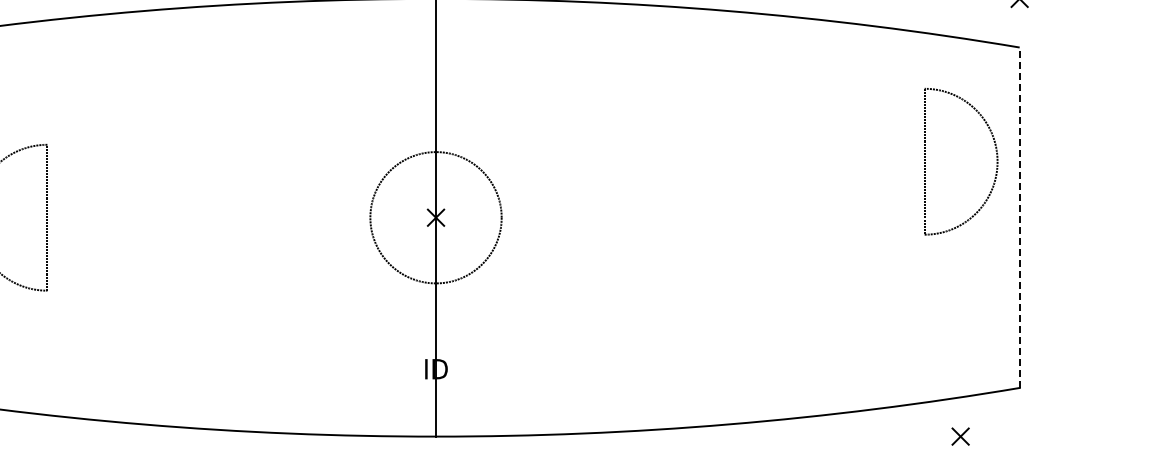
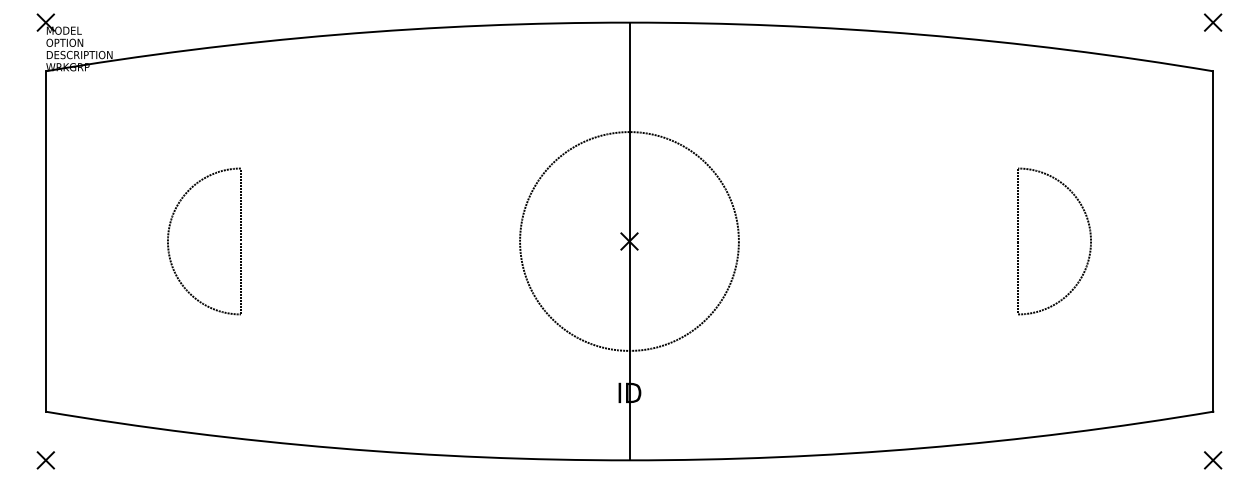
part: (996, 154) -> (1089, 234), moved
circle: (436, 217) -> (629, 241), size x1.67
line: (1020, 217) -> (1213, 241), dashed -> solid
part: (961, 436) -> (1213, 460), moved

